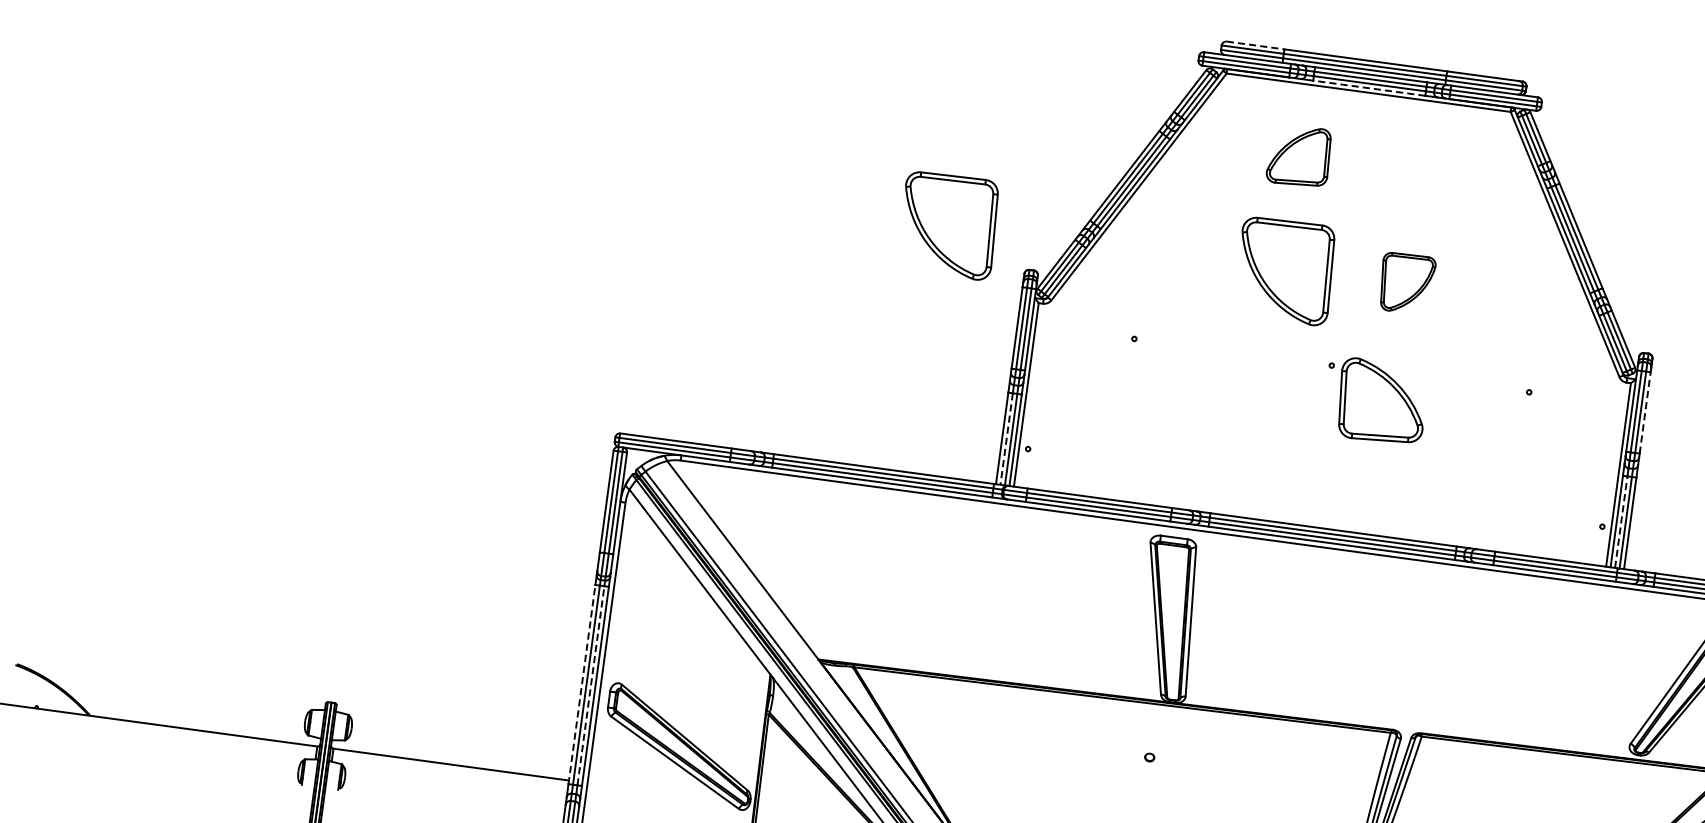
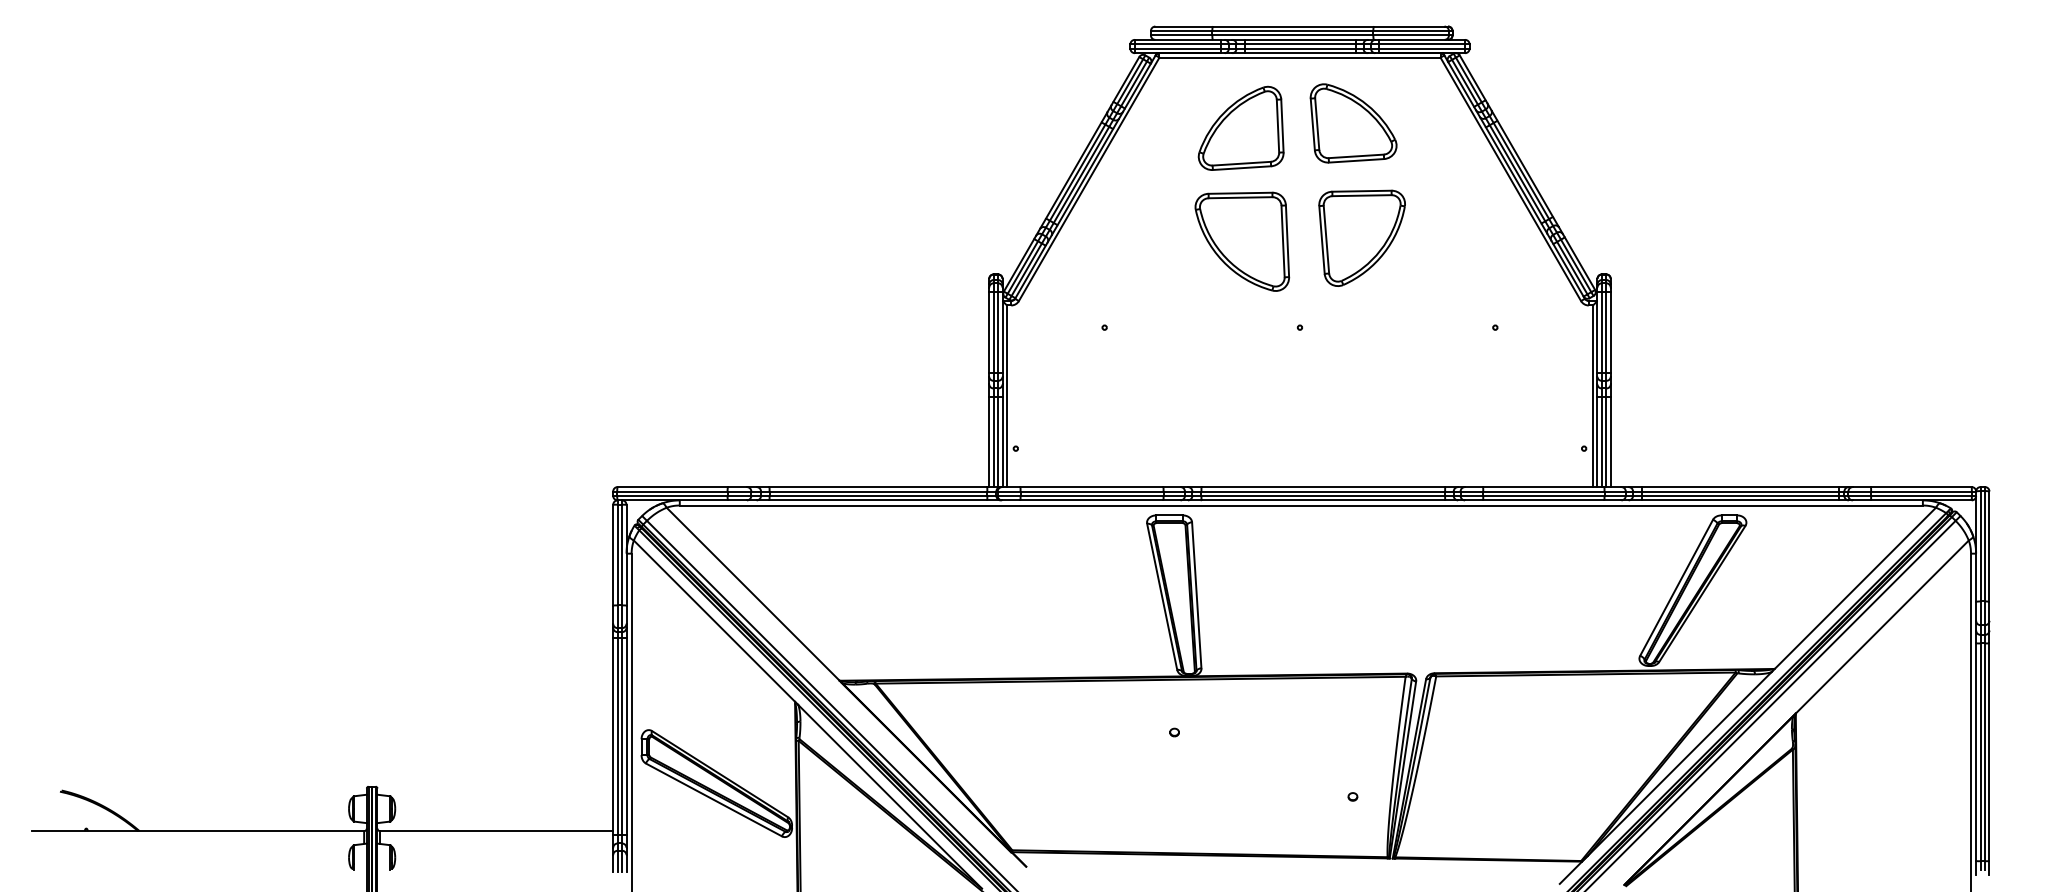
line: (1256, 45) -> (1184, 26), dashed -> solid
line: (1368, 88) -> (1299, 53), dashed -> solid
part: (1299, 155) -> (1240, 127), size x1.43
part: (948, 225) -> (909, 241), removed
part: (1406, 282) -> (1361, 237), size x1.67
part: (1381, 402) -> (1353, 123), moved
line: (1645, 411) -> (1610, 331), dashed -> solid
line: (1006, 439) -> (993, 442), dashed -> solid
line: (1620, 521) -> (1601, 441), dashed -> solid
line: (582, 684) -> (613, 736), dashed -> solid
line: (591, 686) -> (622, 736), dashed -> solid

